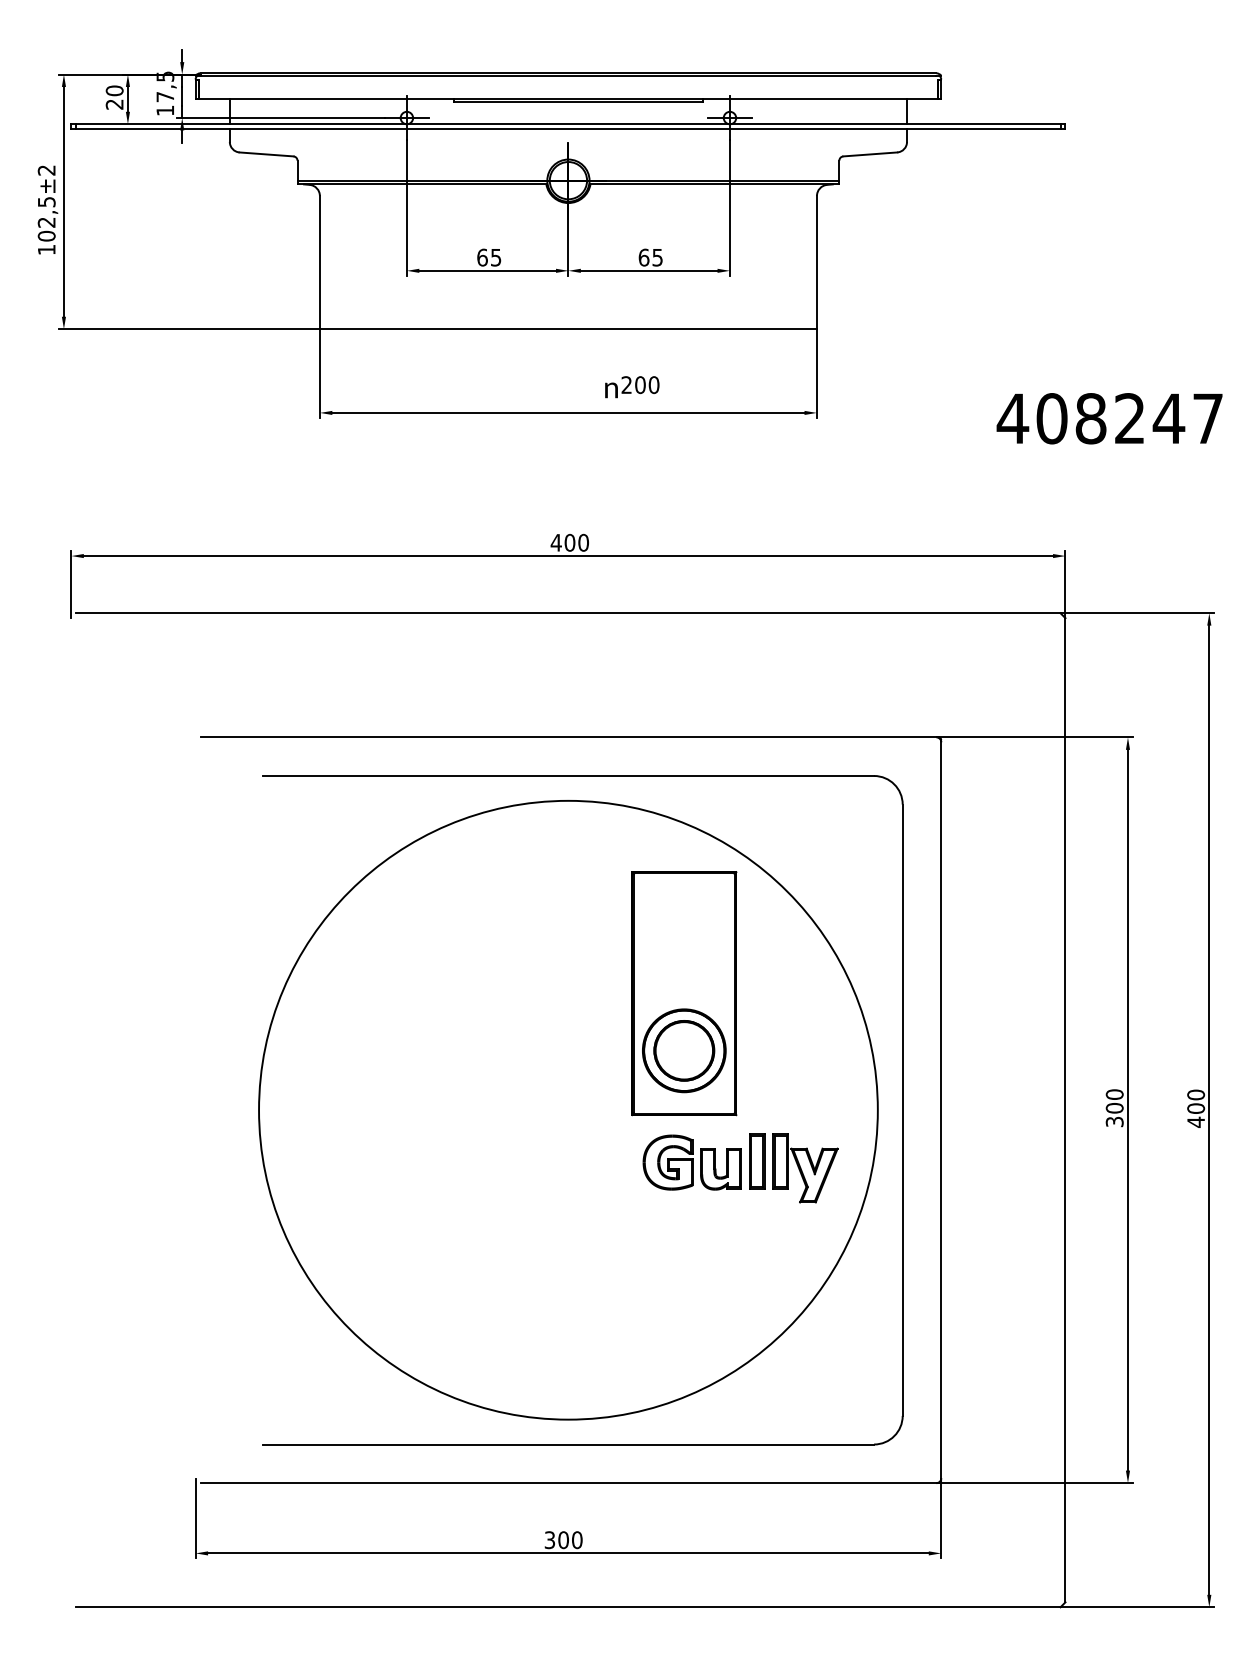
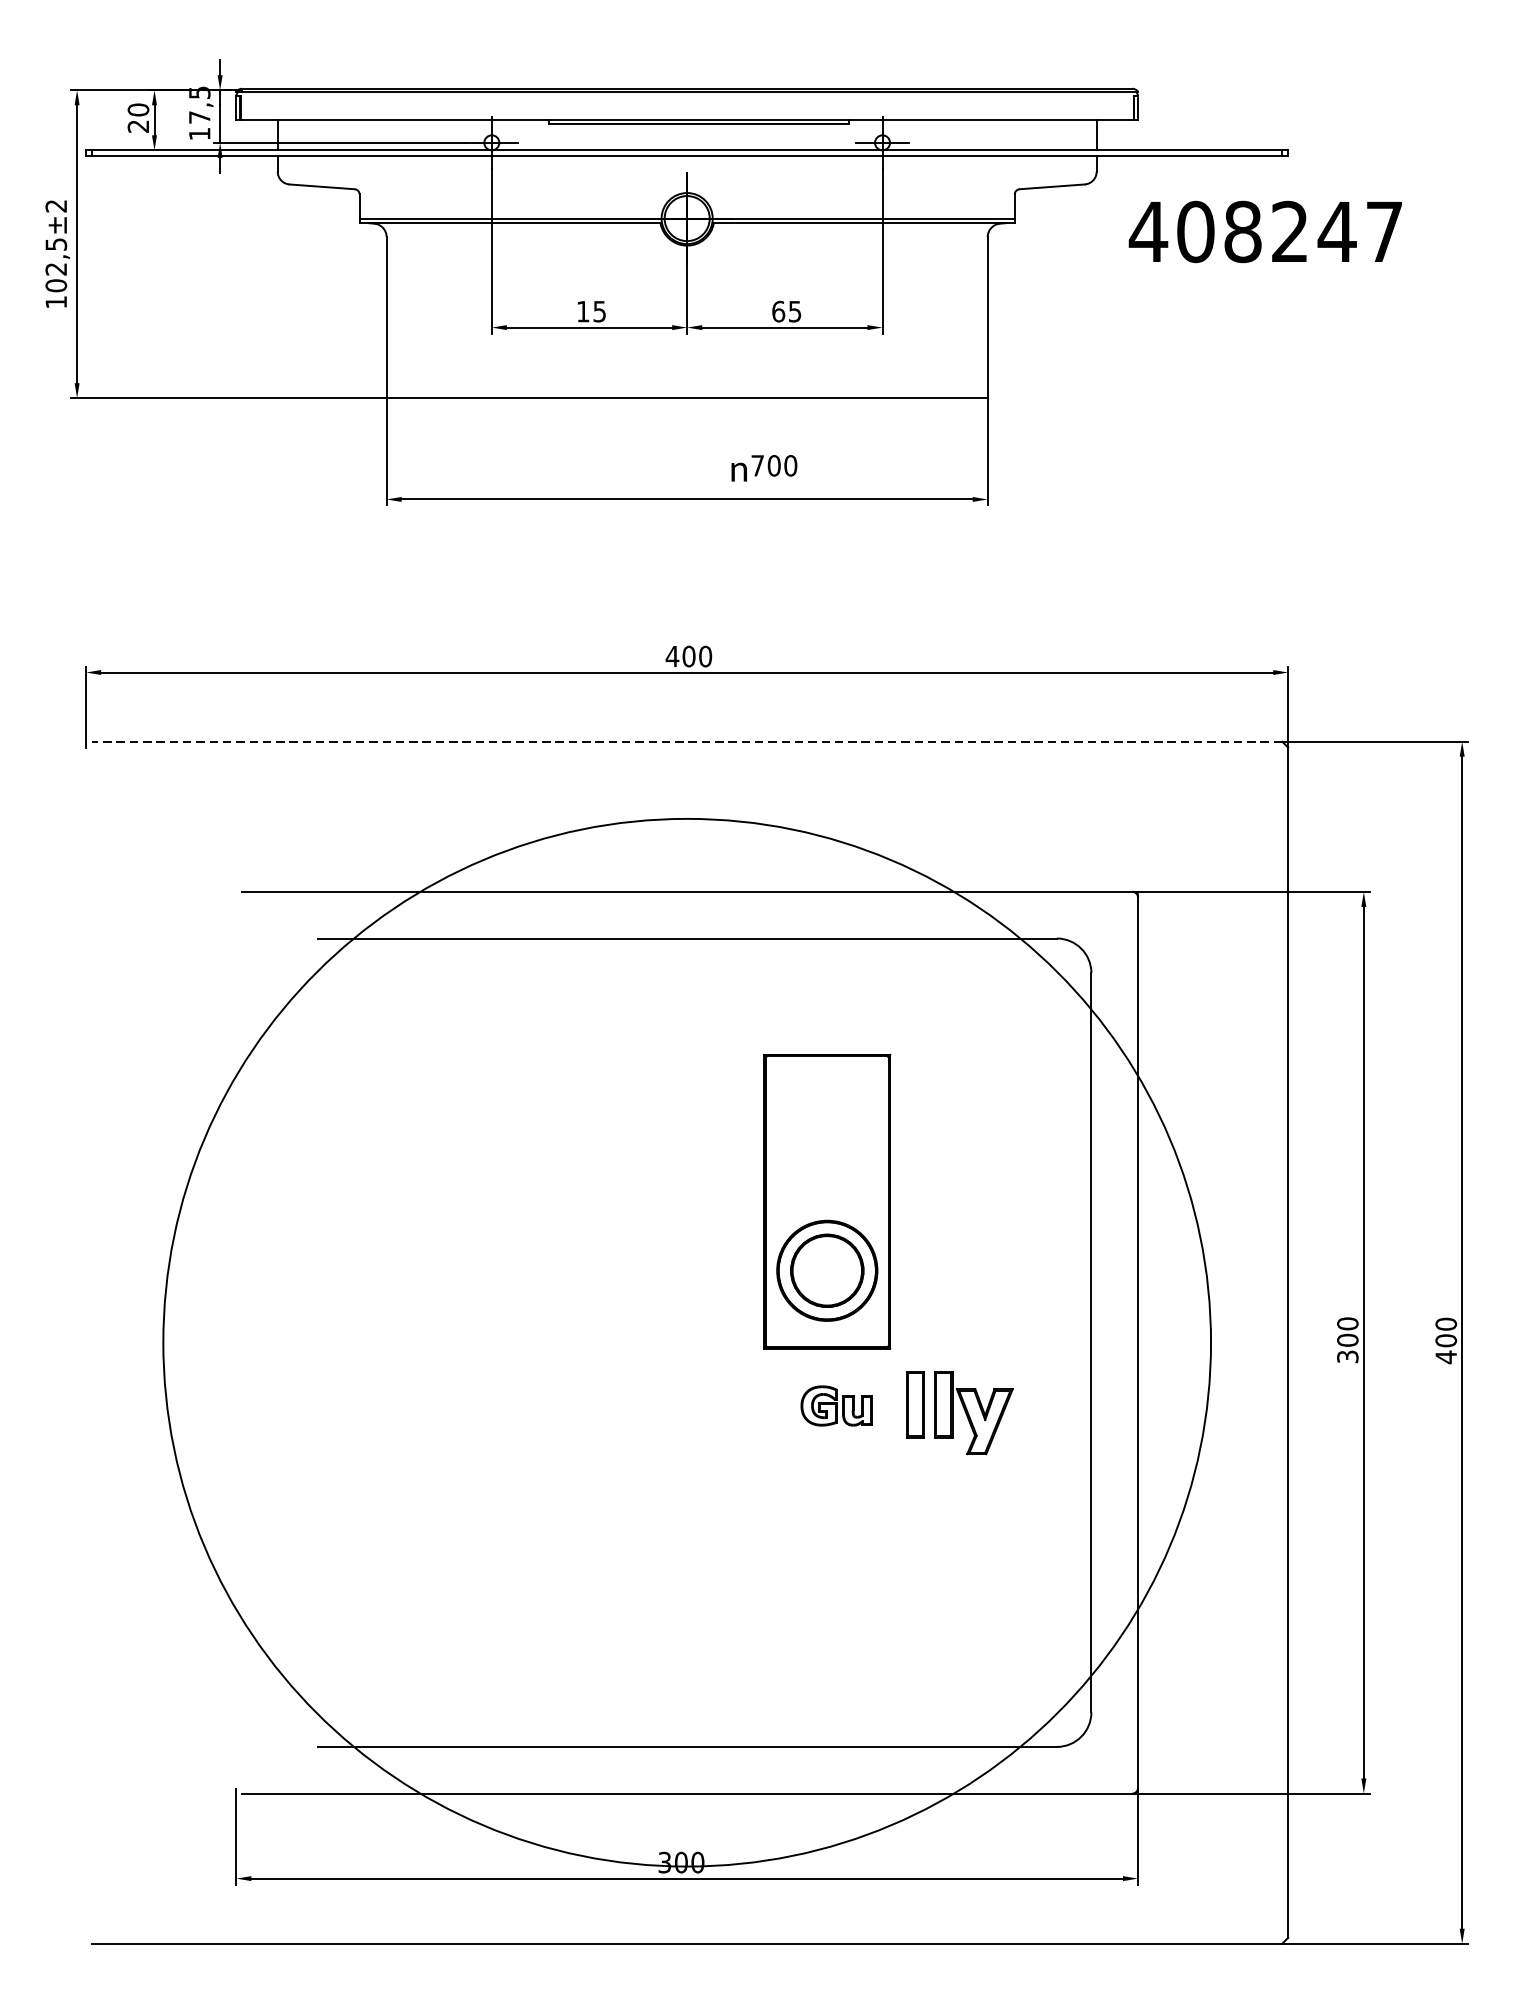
text: (482, 257) -> (583, 311), 65 -> 15
text: (626, 384) -> (757, 465), 200 -> 700
text: (1109, 418) -> (1265, 231), moved
line: (567, 613) -> (686, 742), solid -> dashed
circle: (568, 1109) -> (687, 1341), size x1.4
part: (691, 1162) -> (835, 1405), size x0.6

